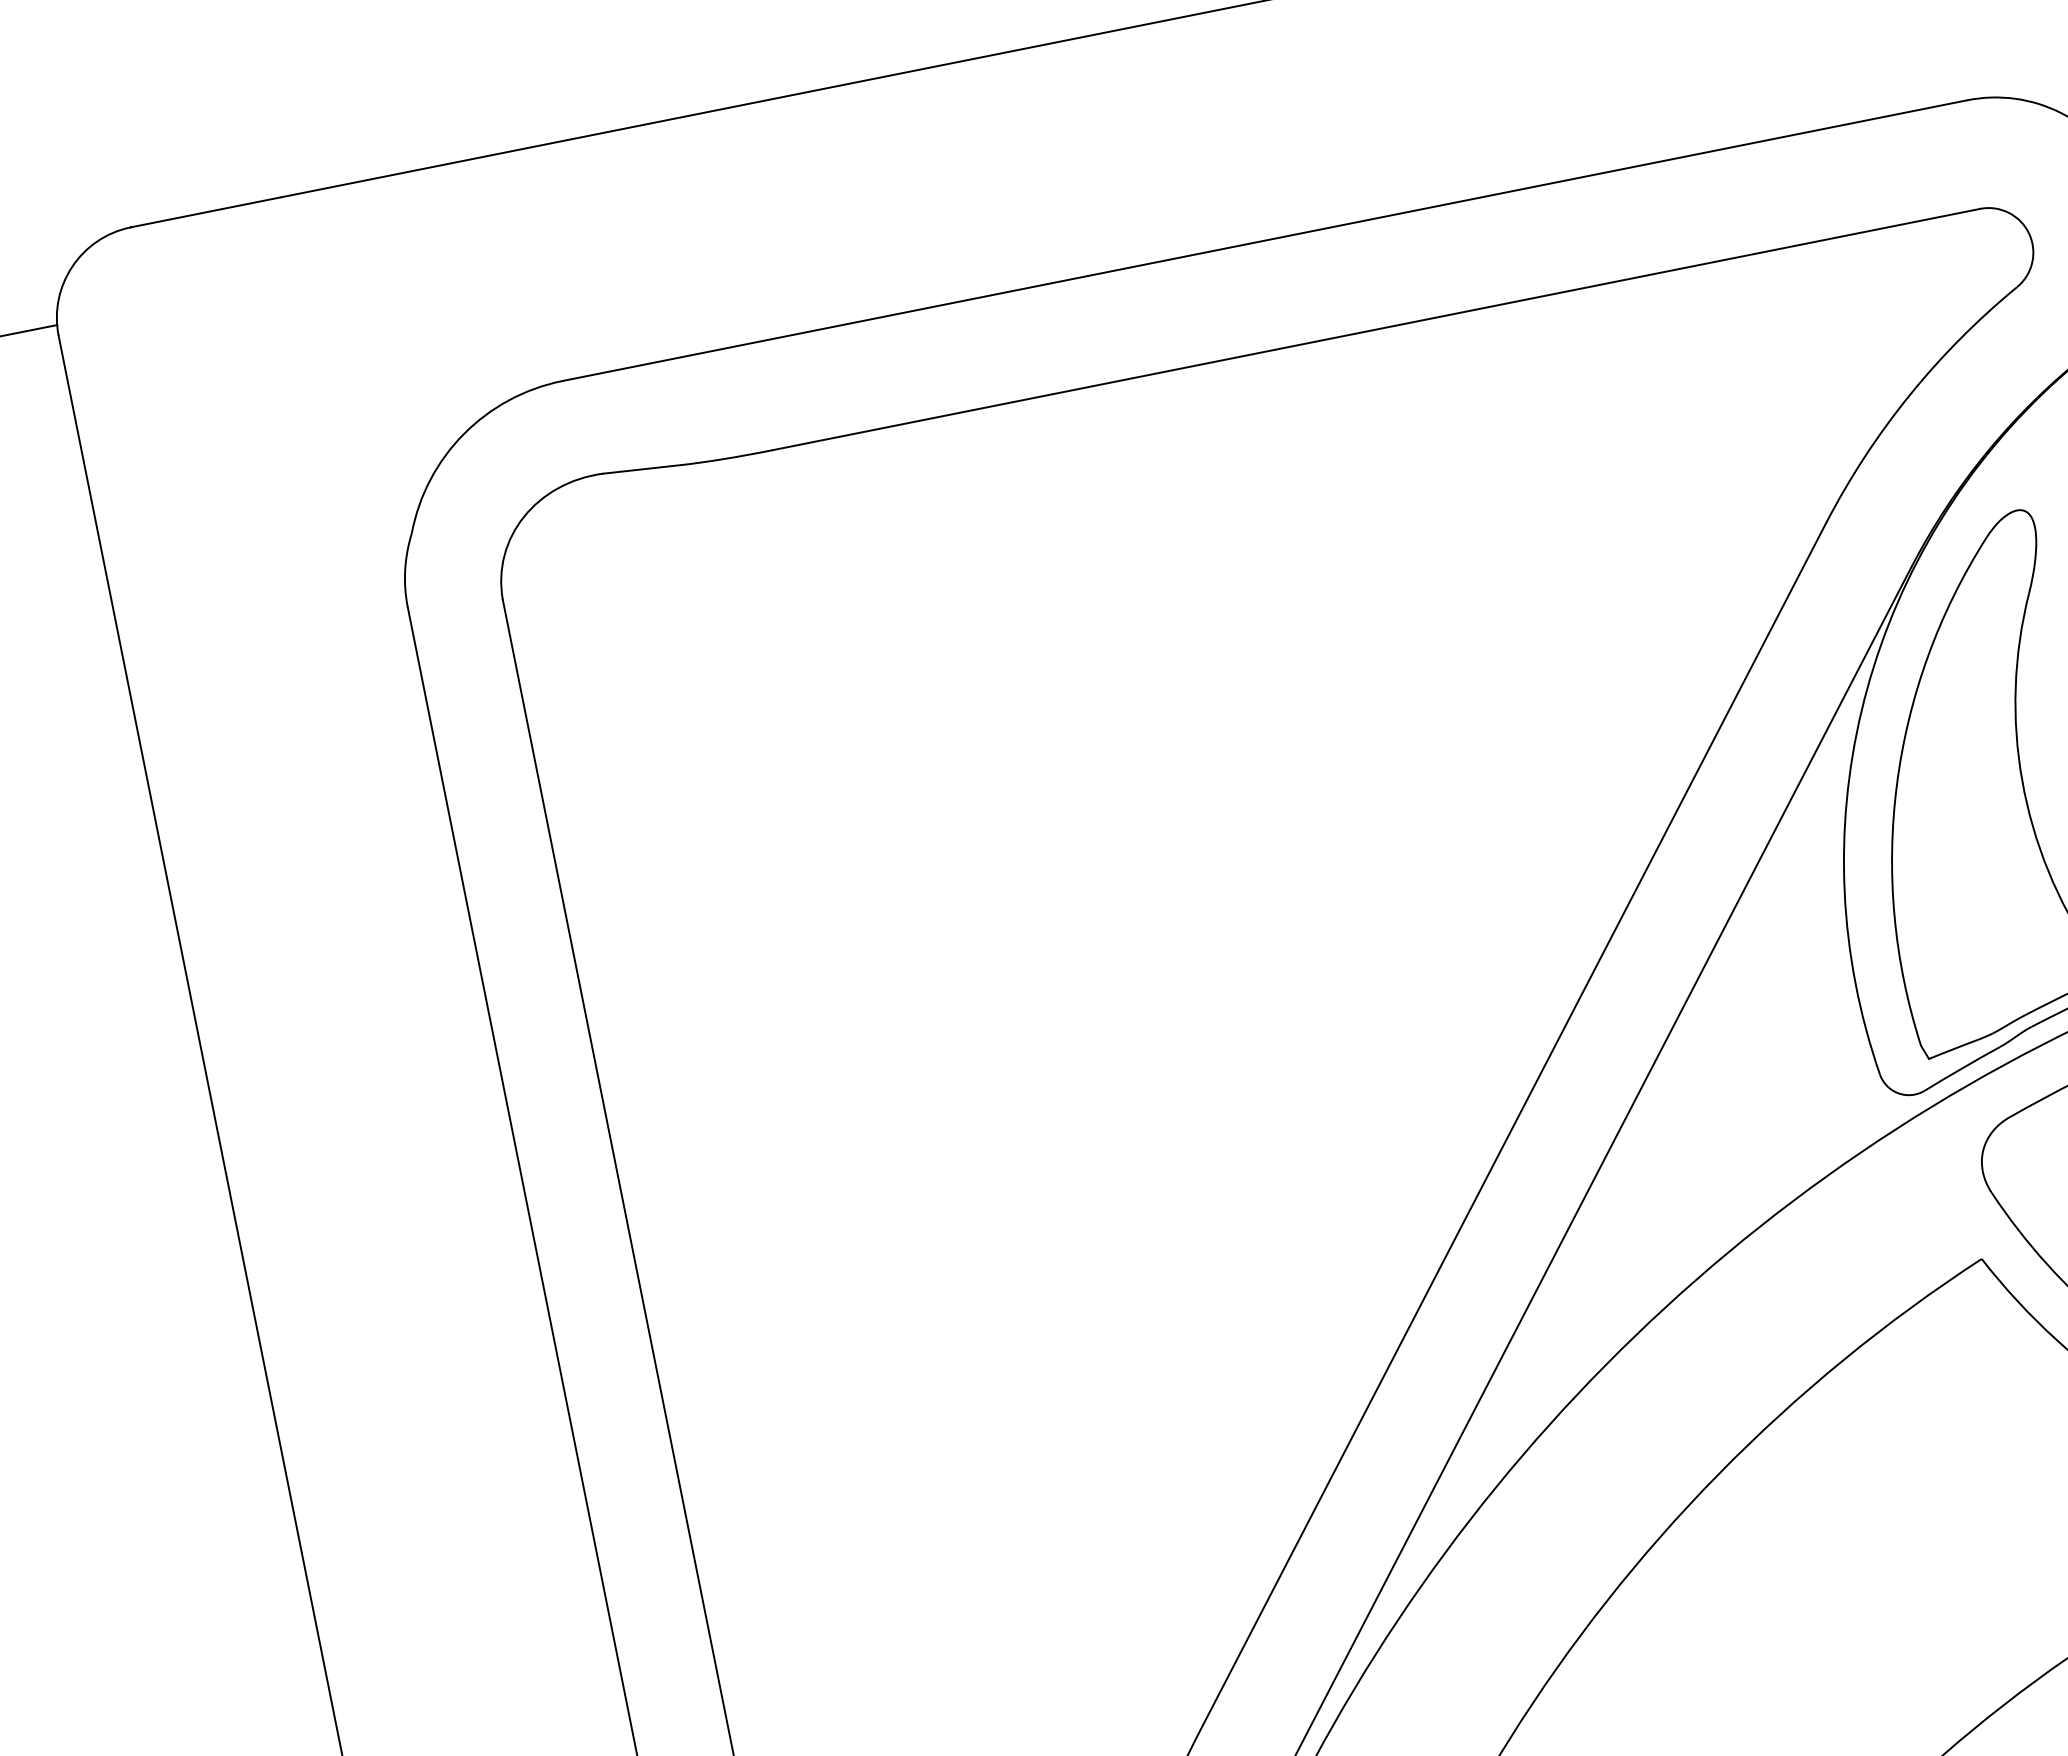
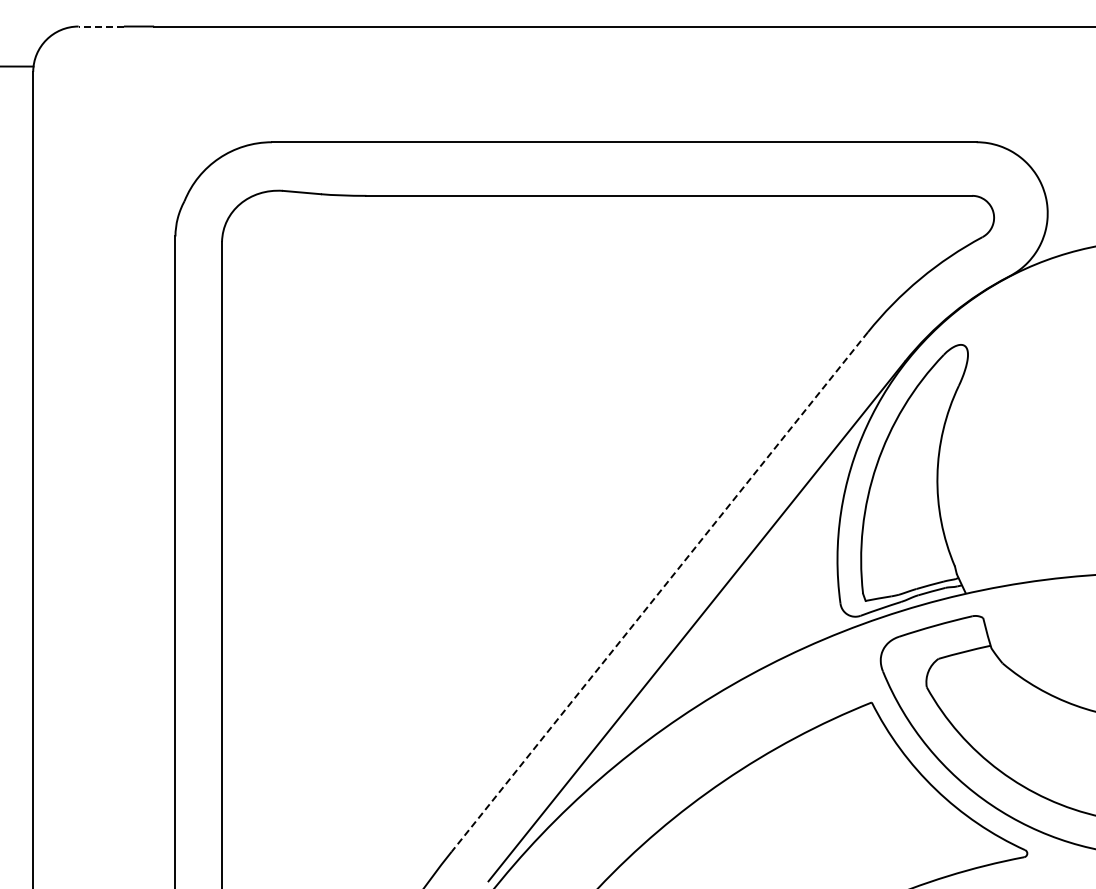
line: (176, 218) -> (101, 26), solid -> dashed
line: (1514, 1124) -> (659, 592), solid -> dashed

